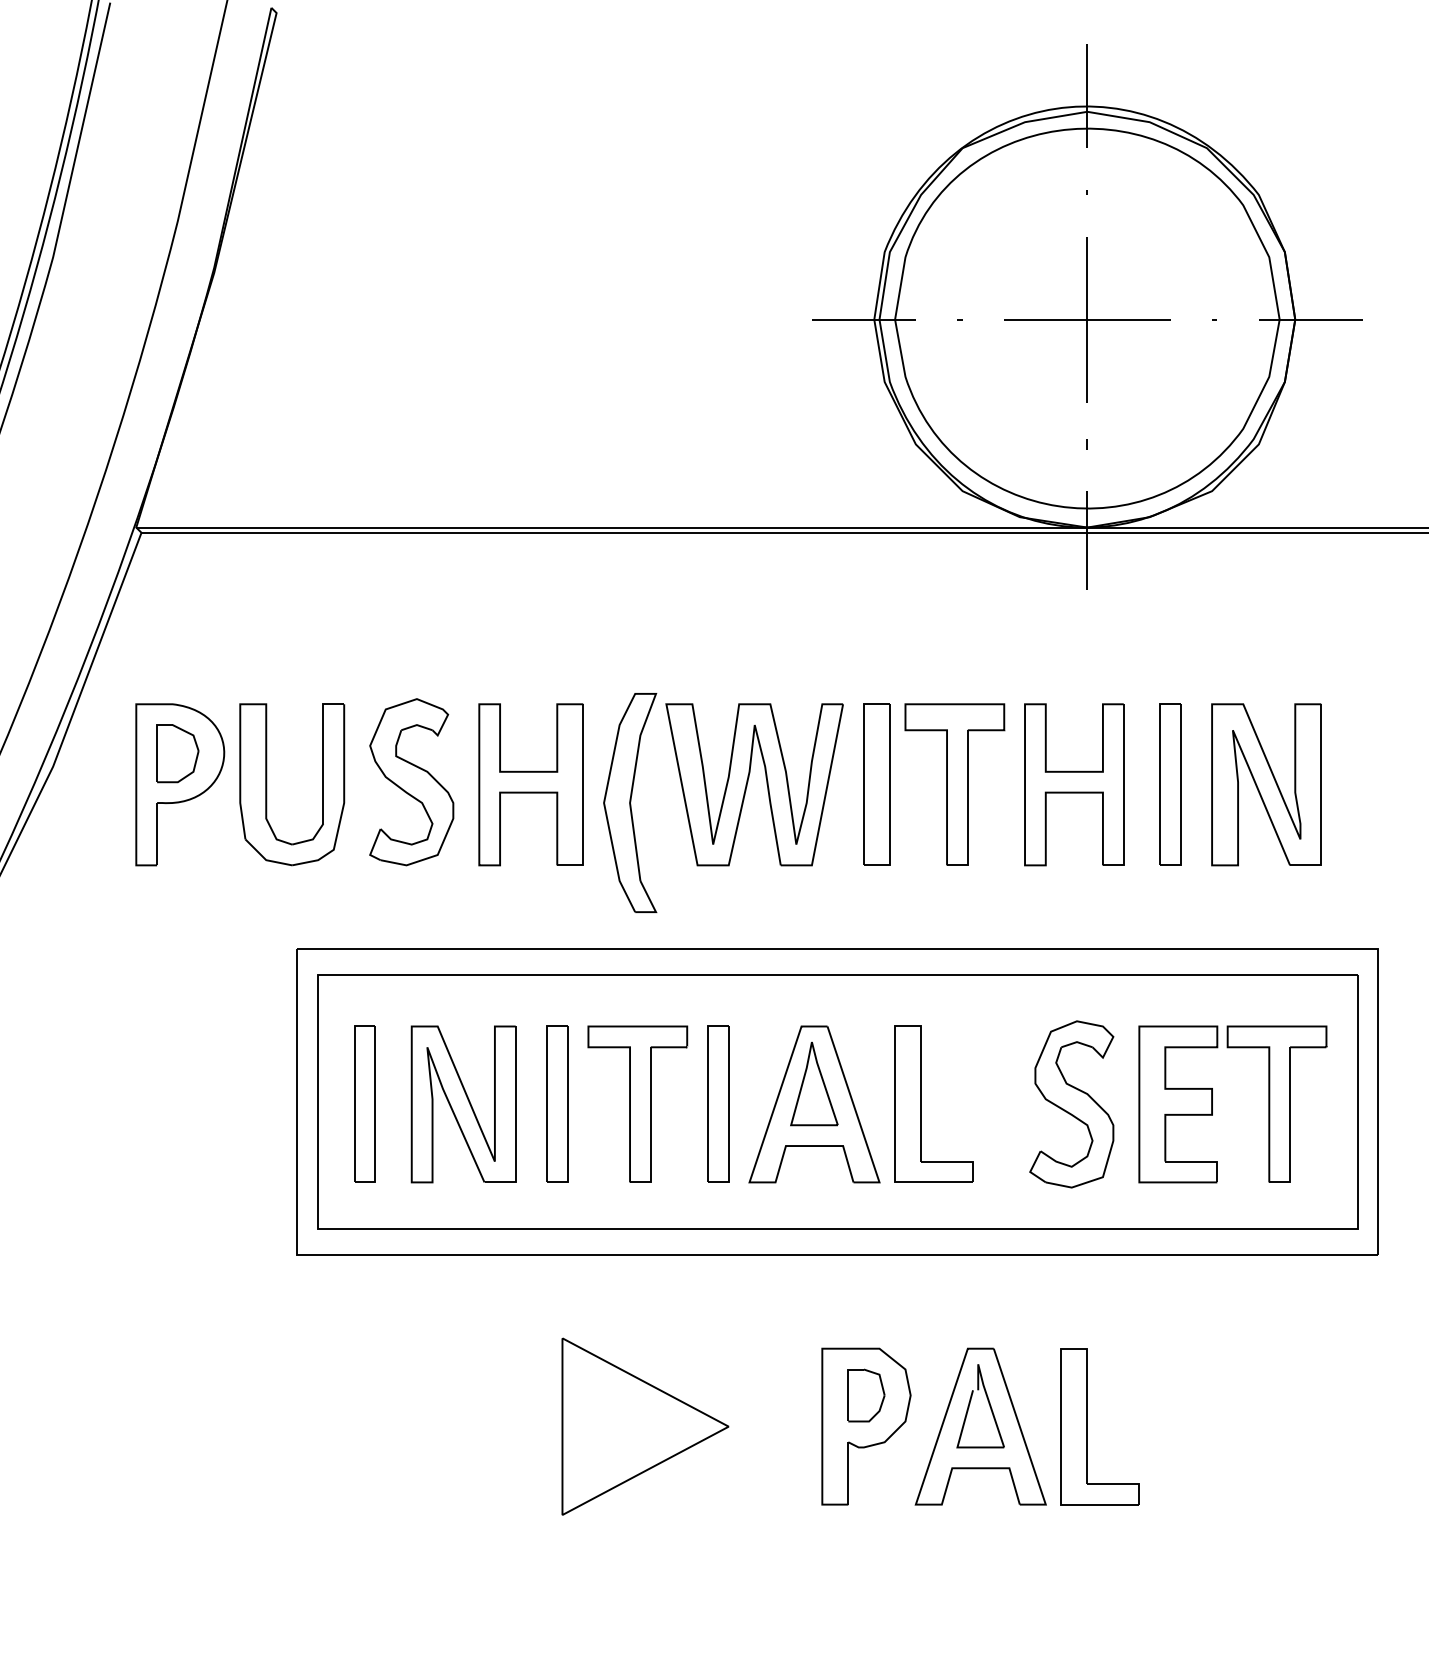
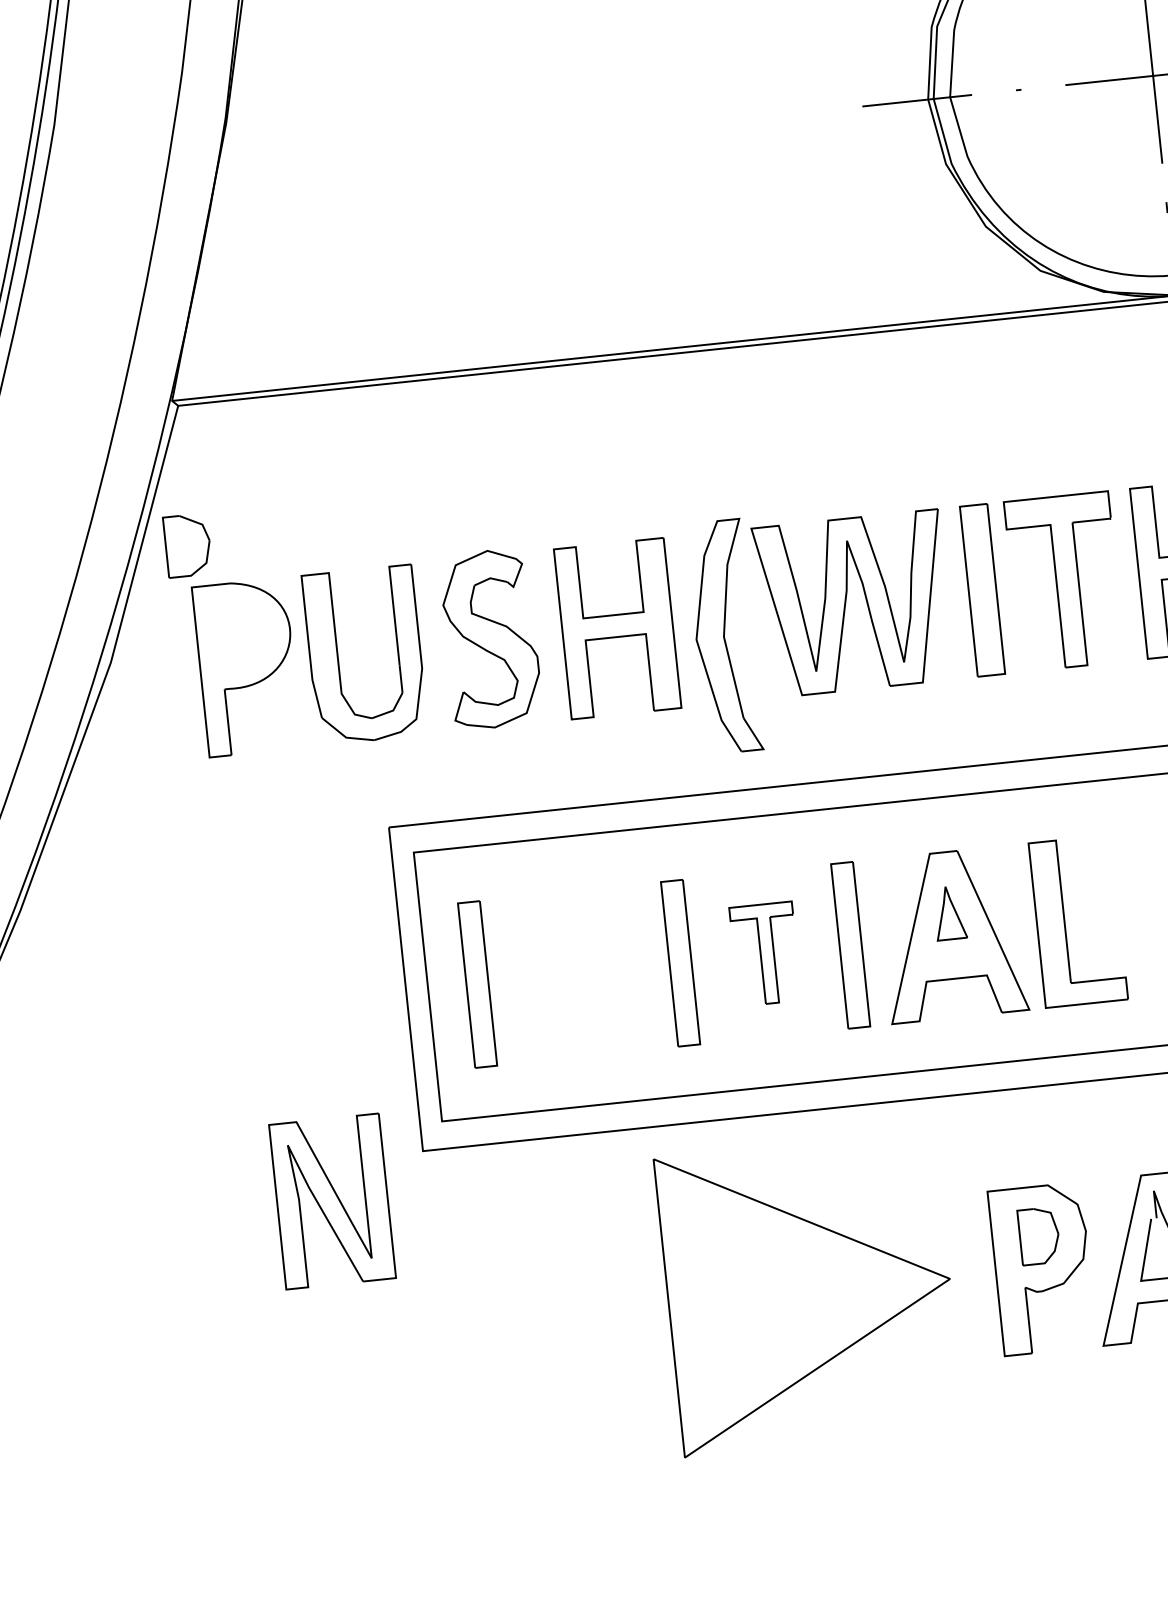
part: (177, 753) -> (187, 545), moved
part: (814, 1083) -> (949, 912), size x0.6
part: (637, 1103) -> (765, 953), size x0.6
part: (463, 1104) -> (332, 1201), moved
part: (645, 1426) -> (809, 1293), size x1.6

